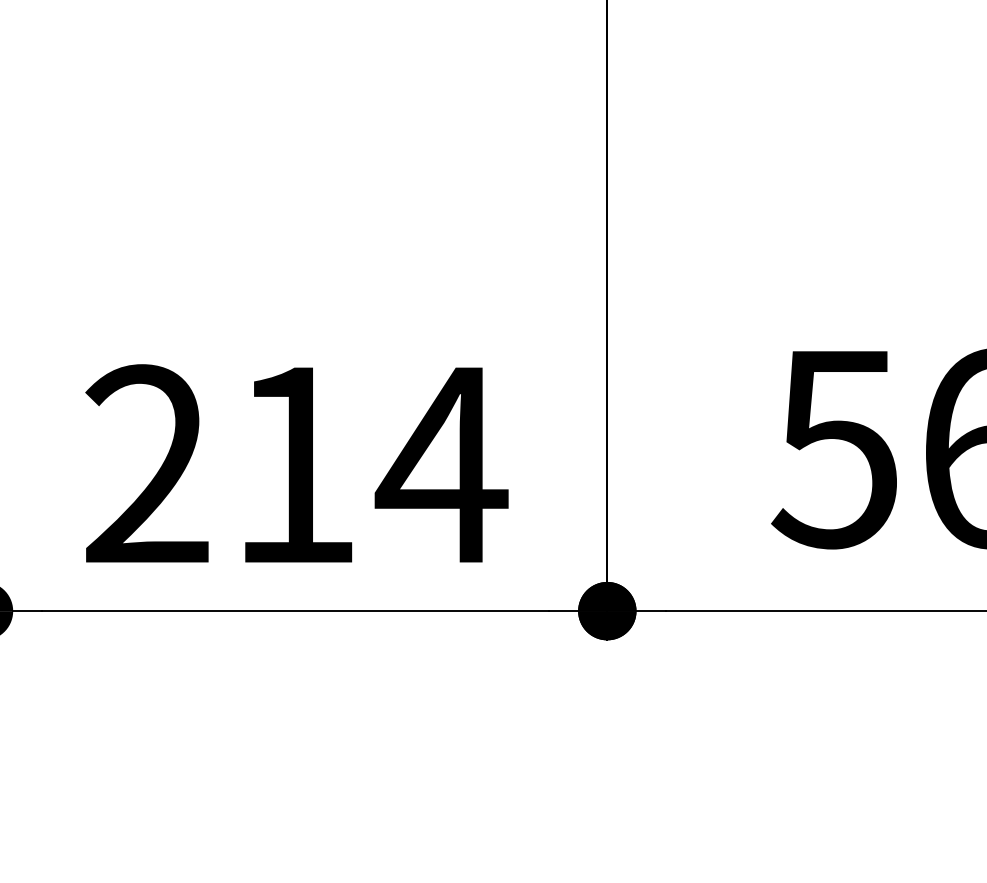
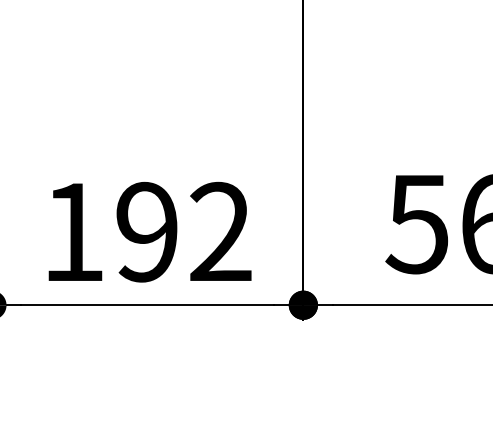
text: (295, 463) -> (147, 231), 214 -> 192

